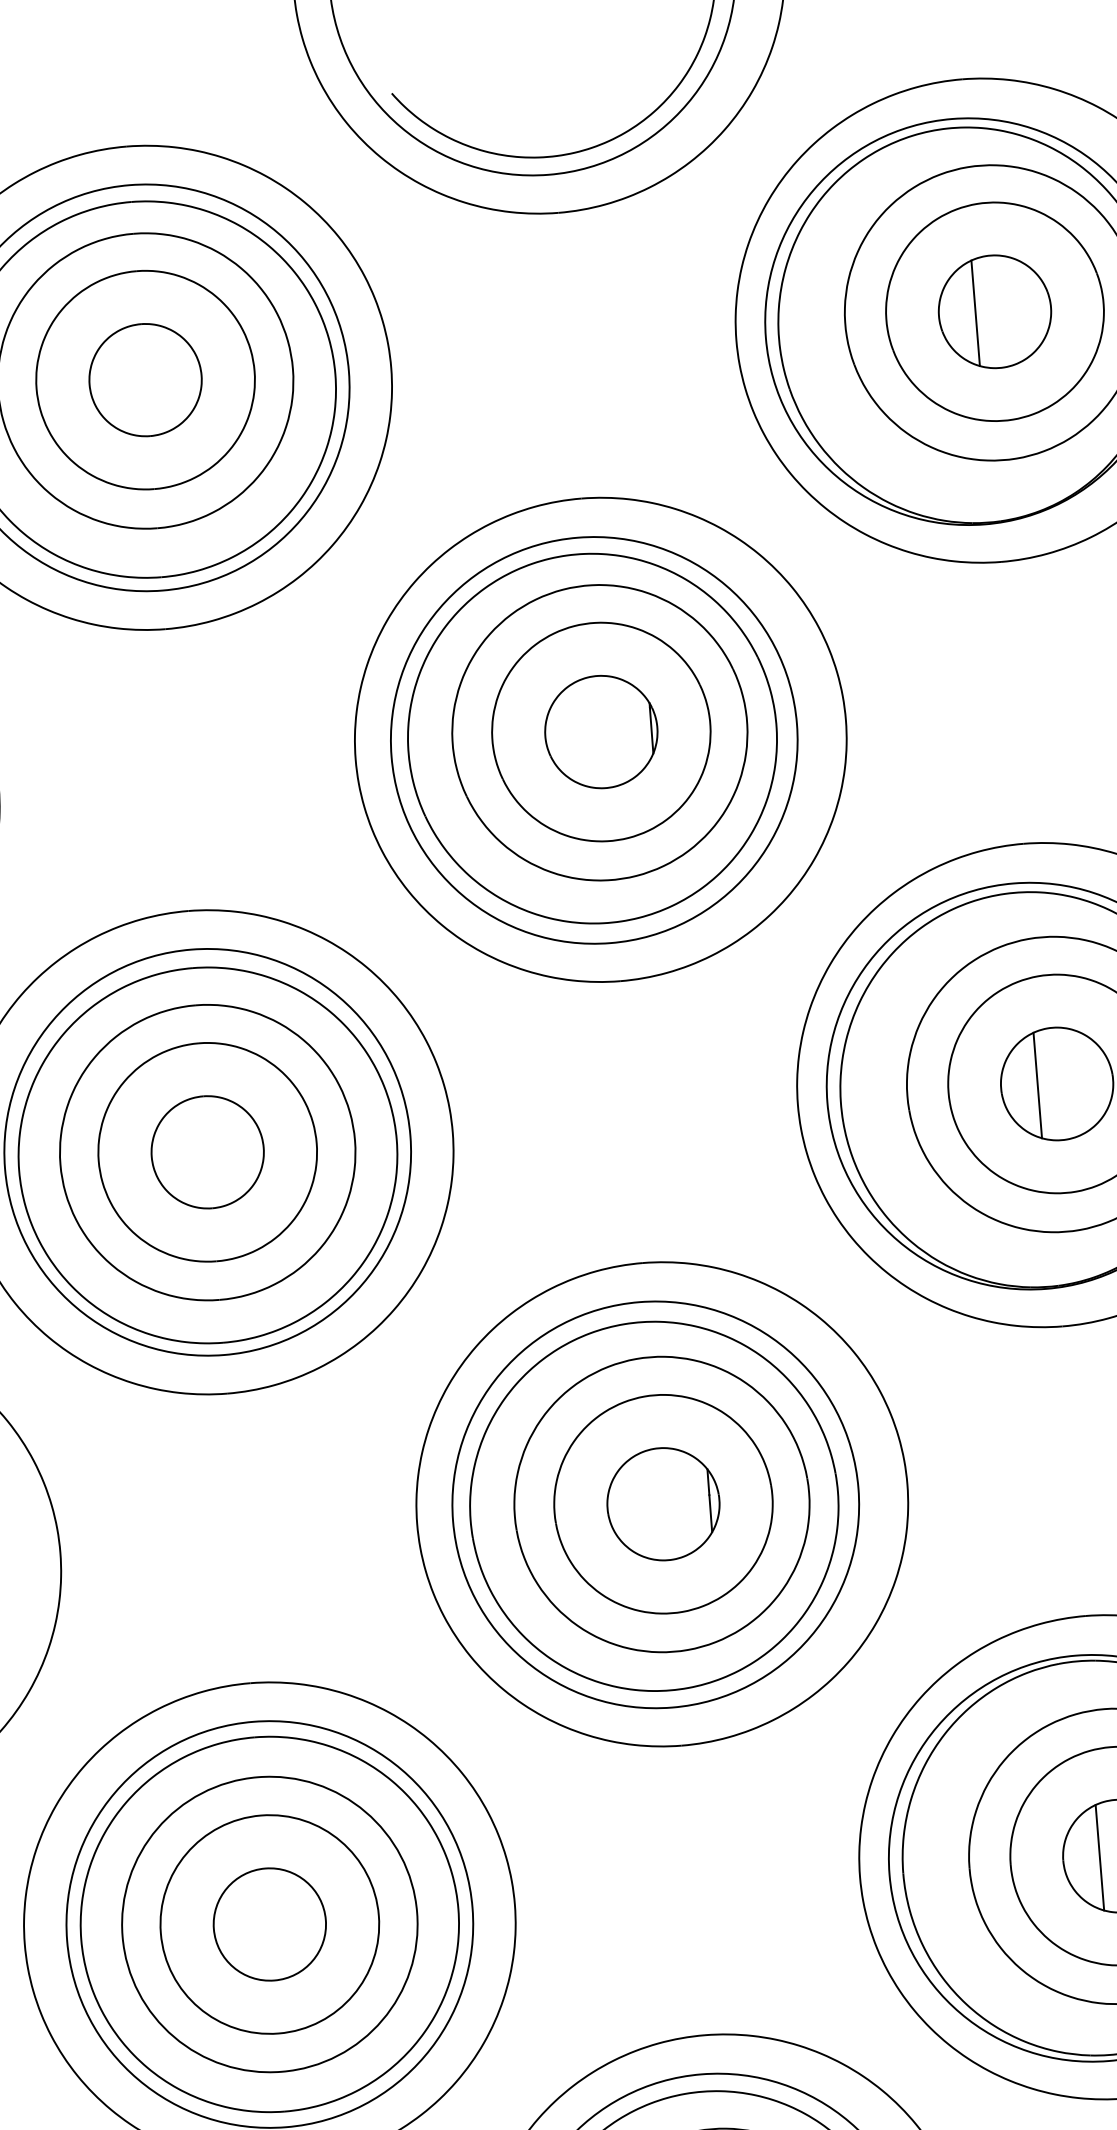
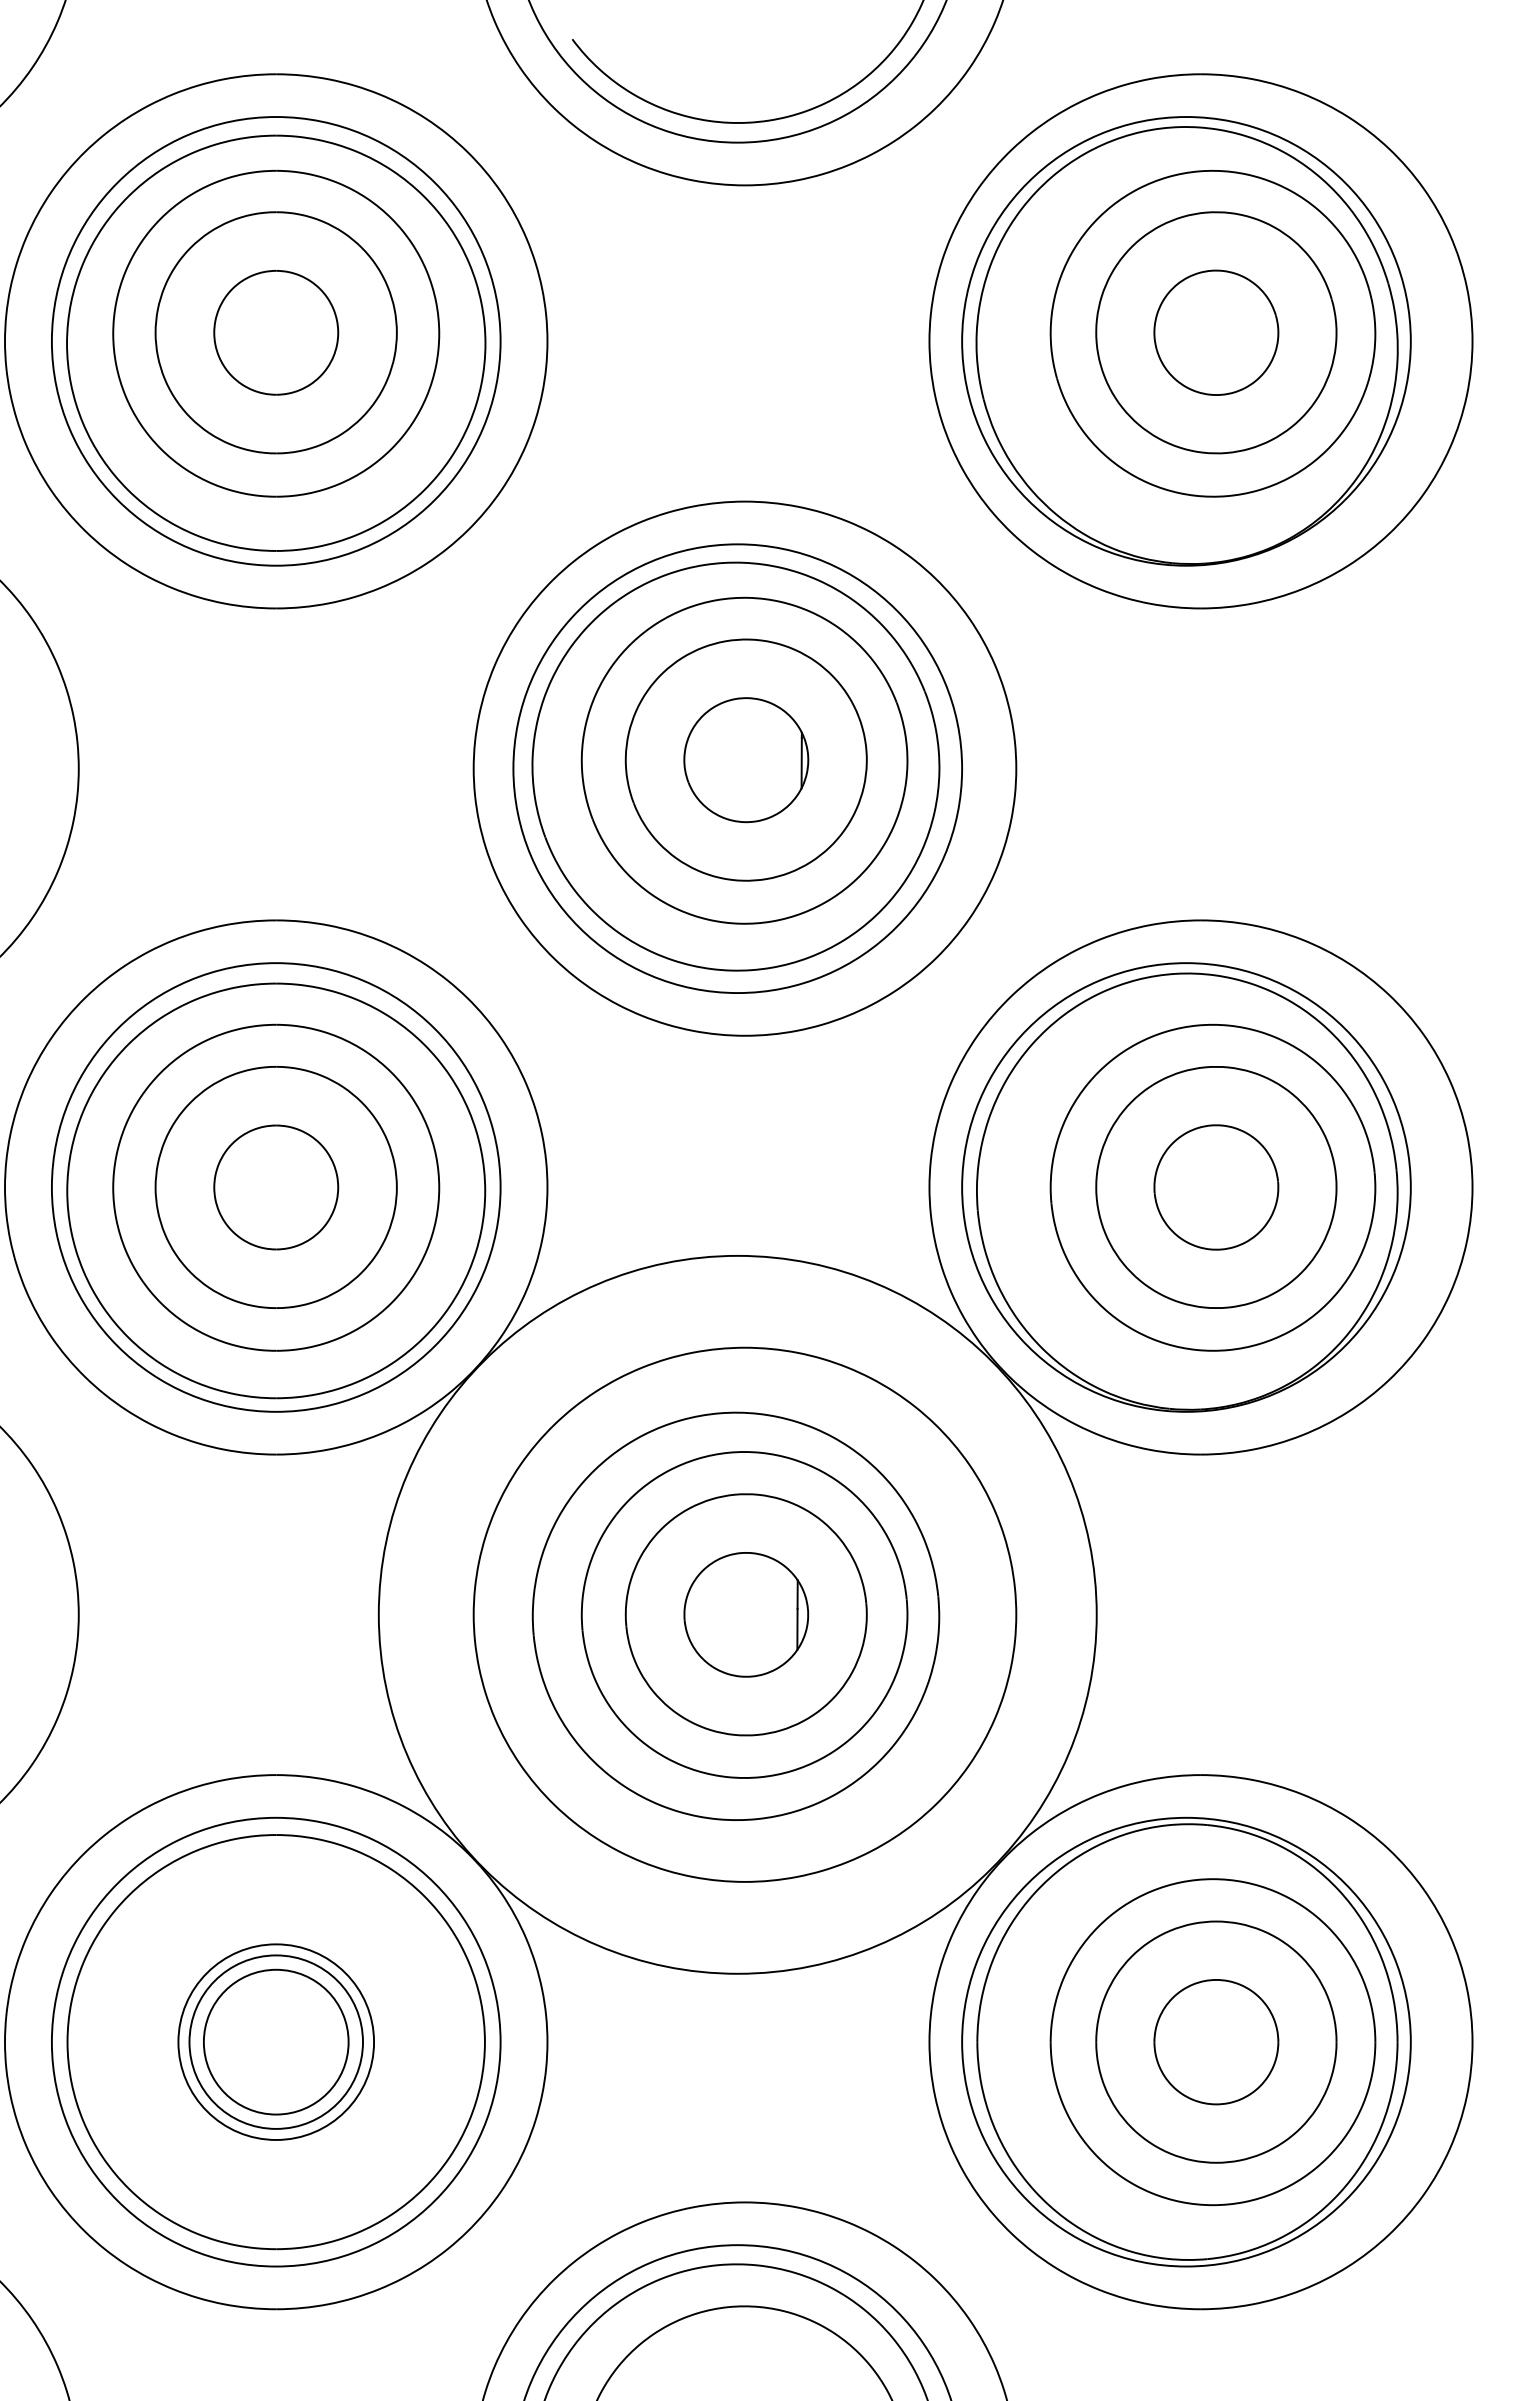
line: (975, 313) -> (1194, 332), removed
line: (1037, 1085) -> (1194, 1187), removed
circle: (655, 1504) -> (737, 1614), size x1.6
line: (1099, 1857) -> (1194, 2041), removed
circle: (269, 1923) -> (275, 2041), size x0.6
circle: (270, 1924) -> (276, 2042), size x0.6
circle: (270, 1924) -> (276, 2042), size x1.4

